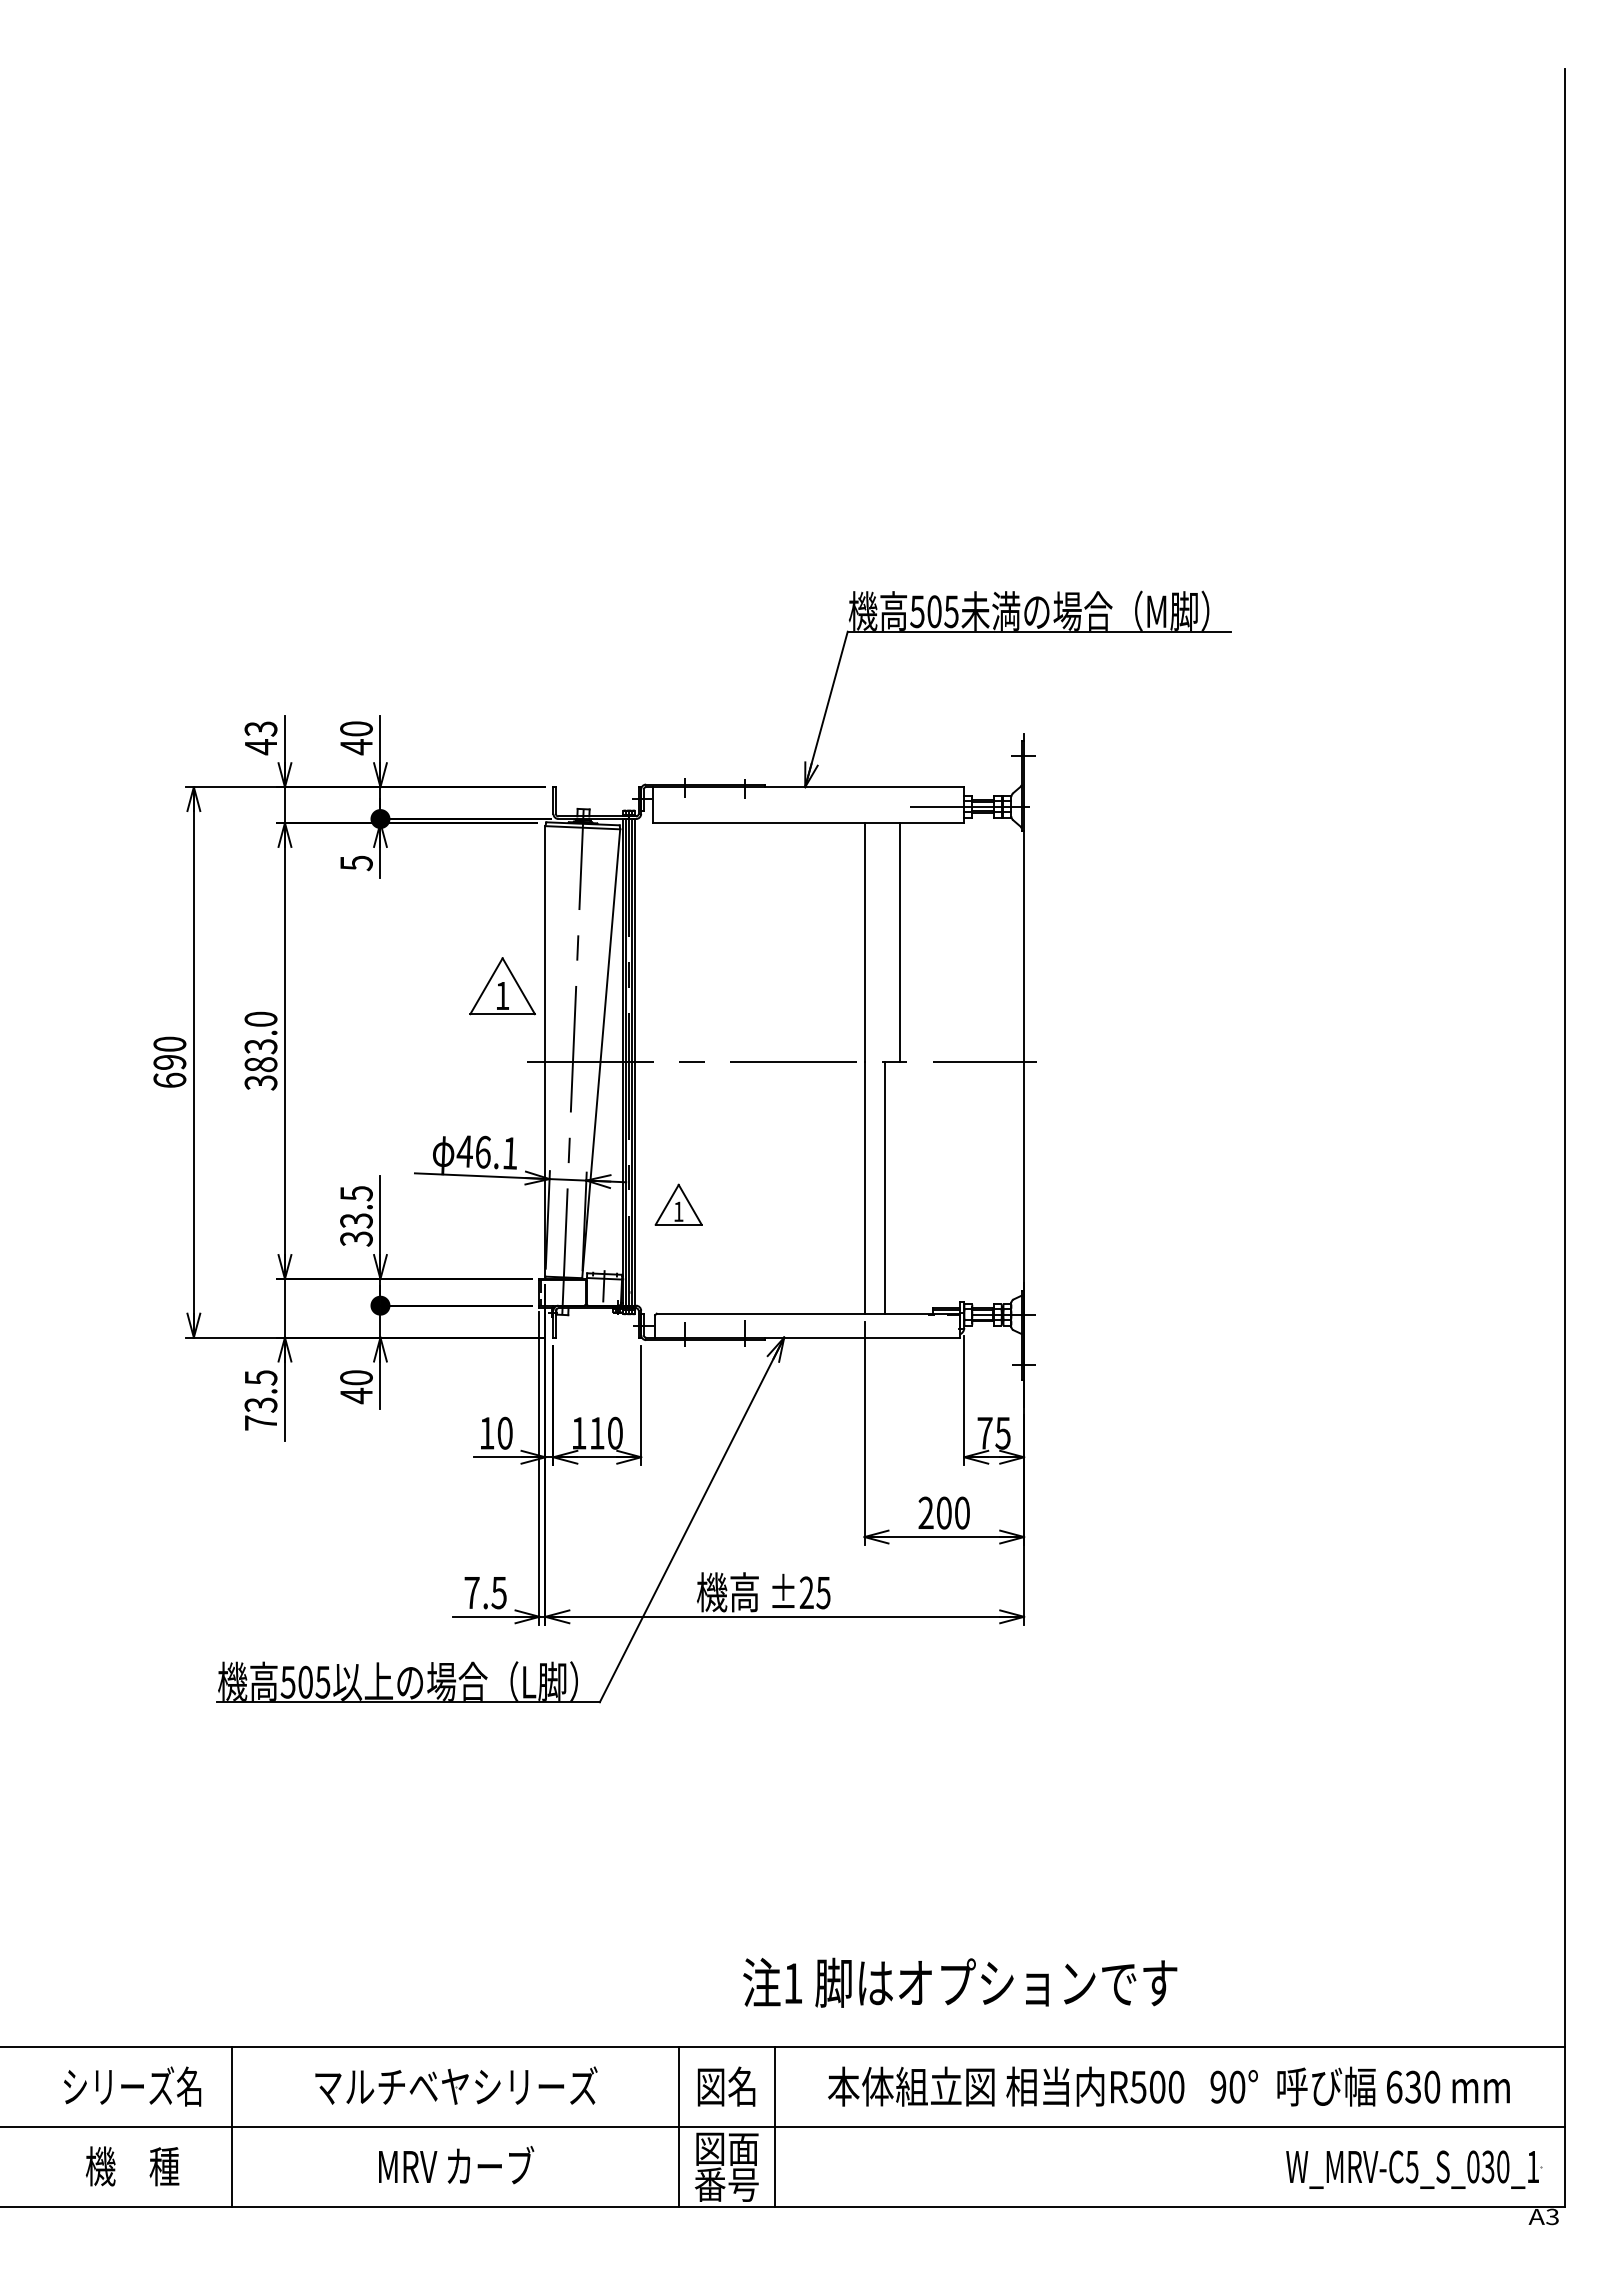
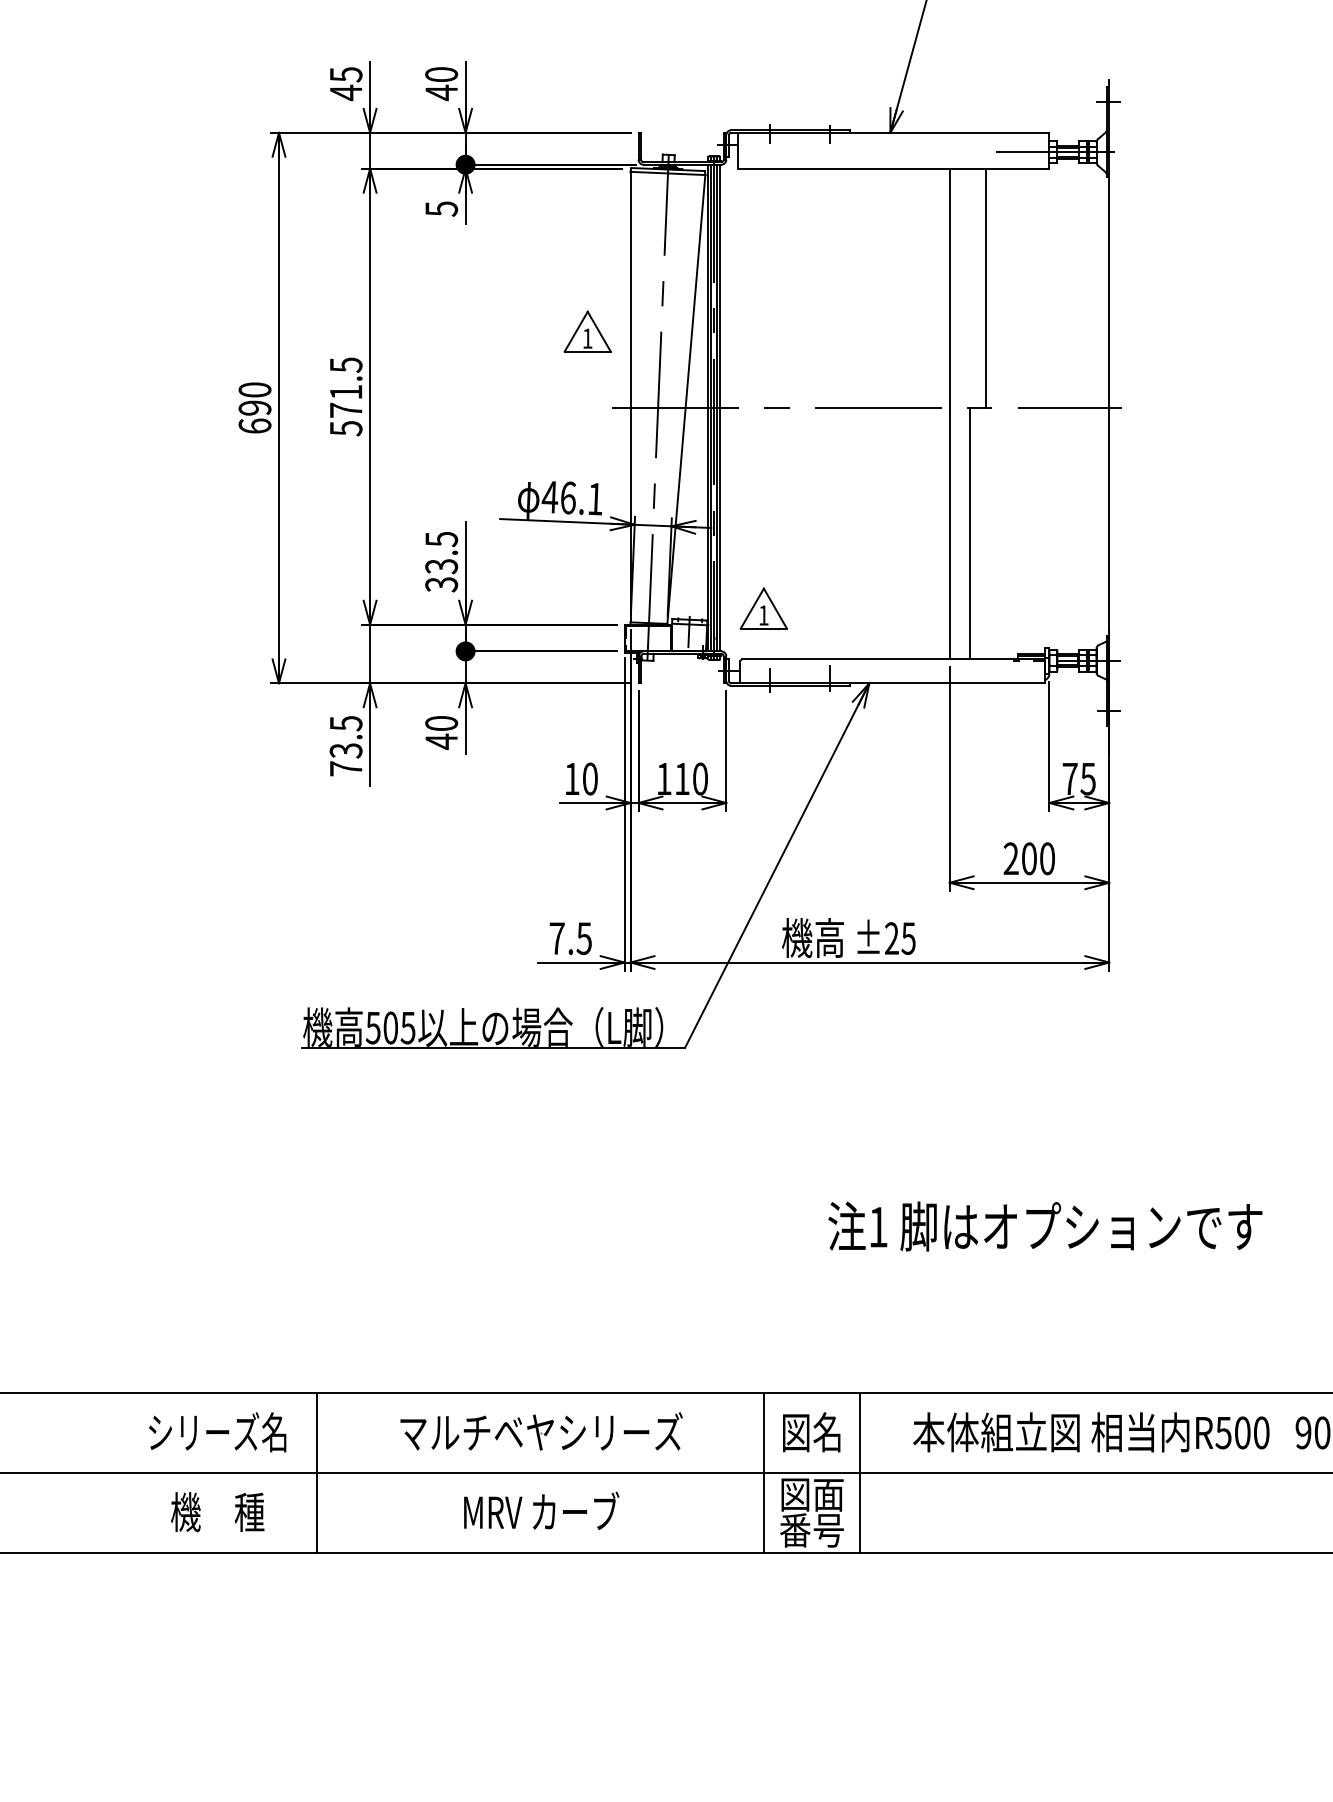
text: (260, 728) -> (345, 74), 43 -> 45
part: (502, 985) -> (587, 331), size x0.71
text: (260, 1050) -> (345, 396), 383.0 -> 571.5
part: (678, 1204) -> (763, 608), moved
text: (960, 1982) -> (1045, 1226), moved

